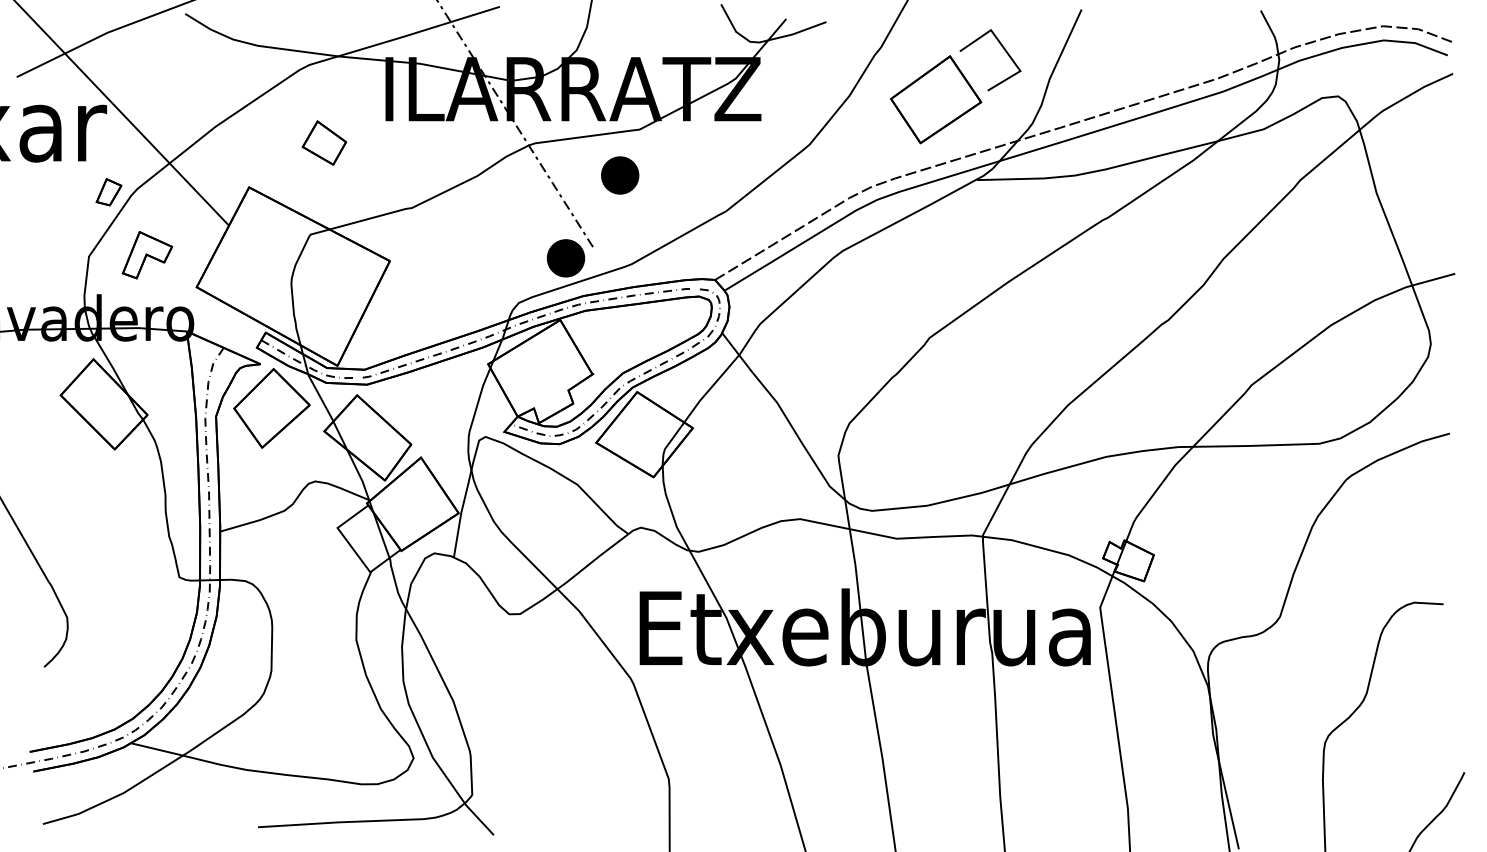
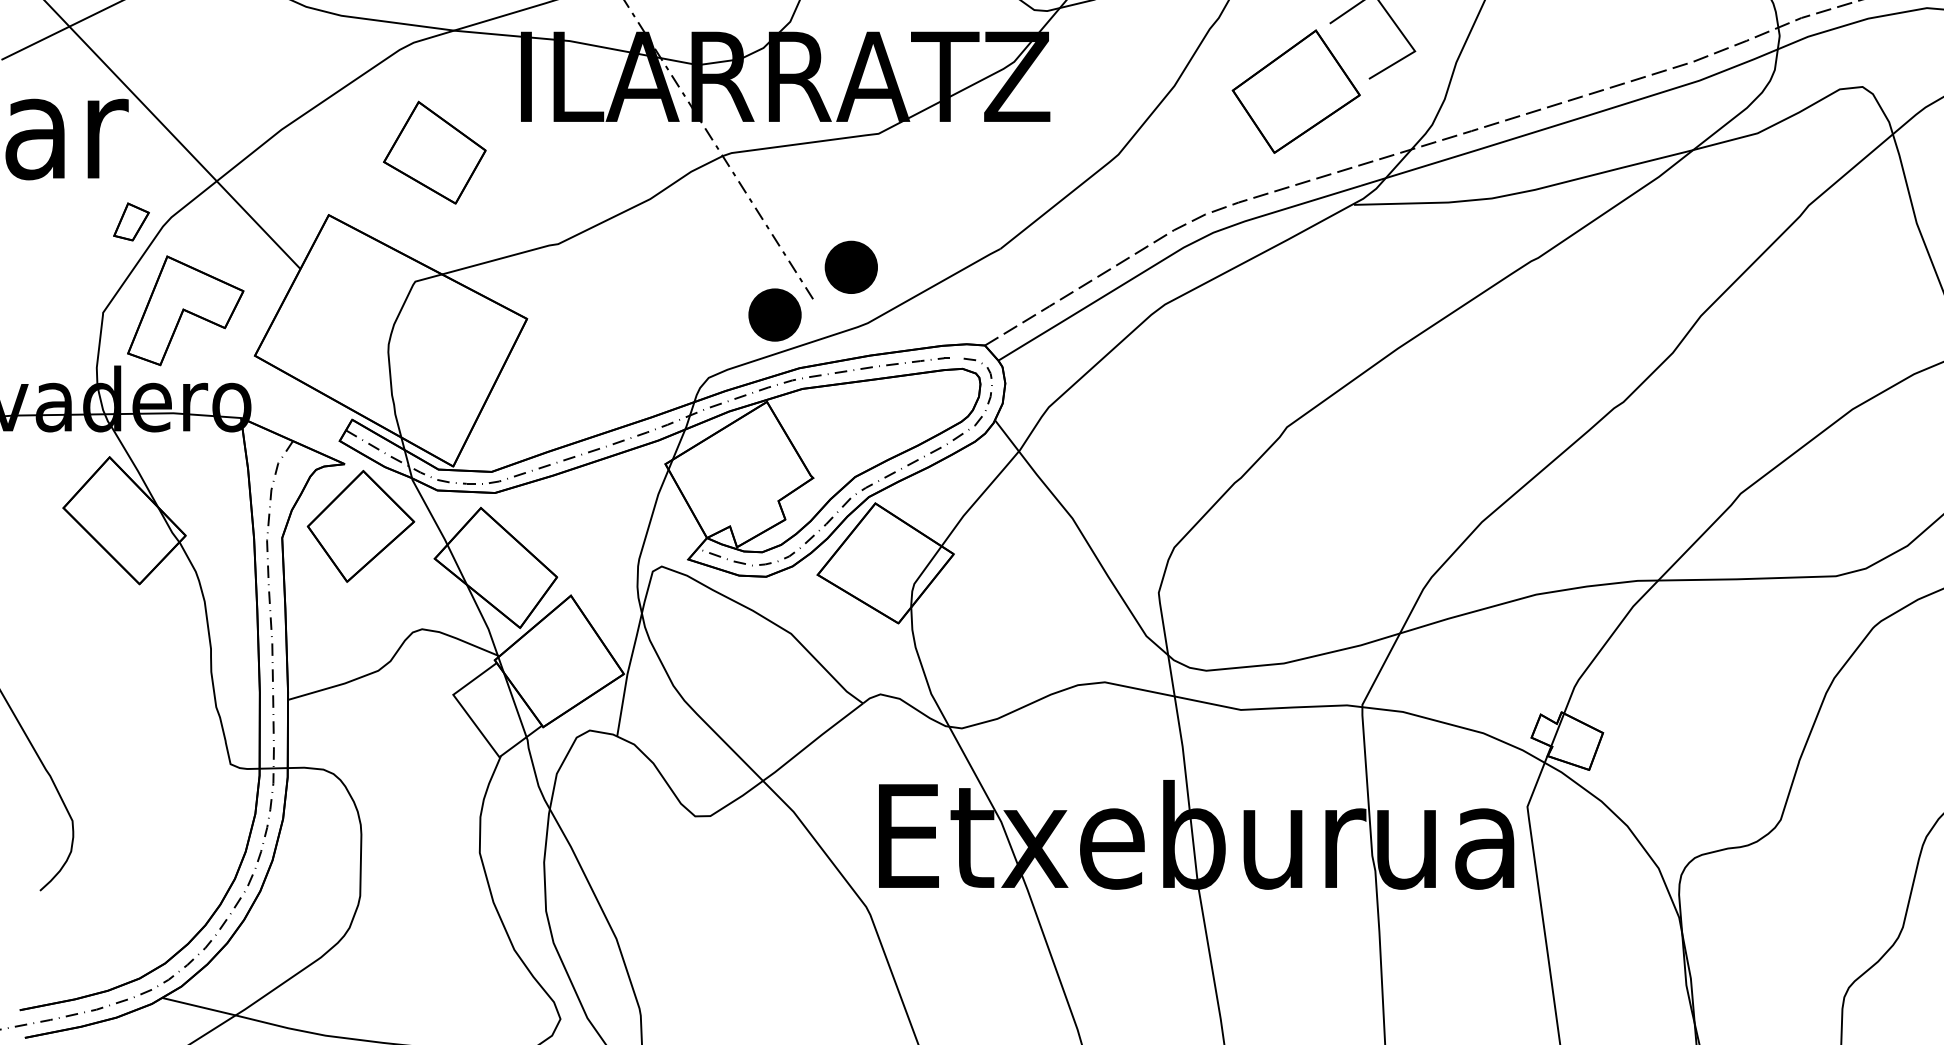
part: (324, 142) -> (434, 151), size x1.67
part: (620, 175) -> (851, 267), moved
part: (147, 254) -> (185, 309), size x1.67

